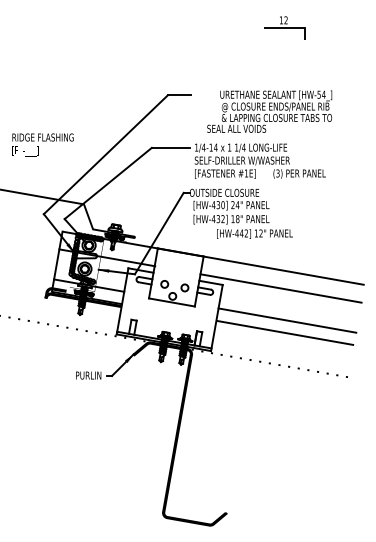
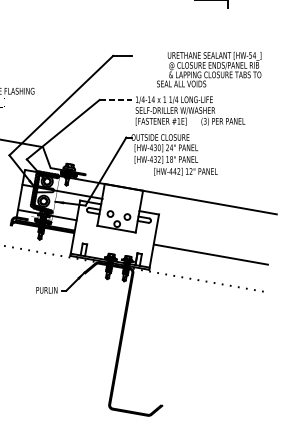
text: (269, 111) -> (209, 69), moved
line: (171, 147) -> (116, 99), solid -> dashed
line: (280, 288) -> (207, 217), removed
line: (287, 320) -> (213, 244), removed

